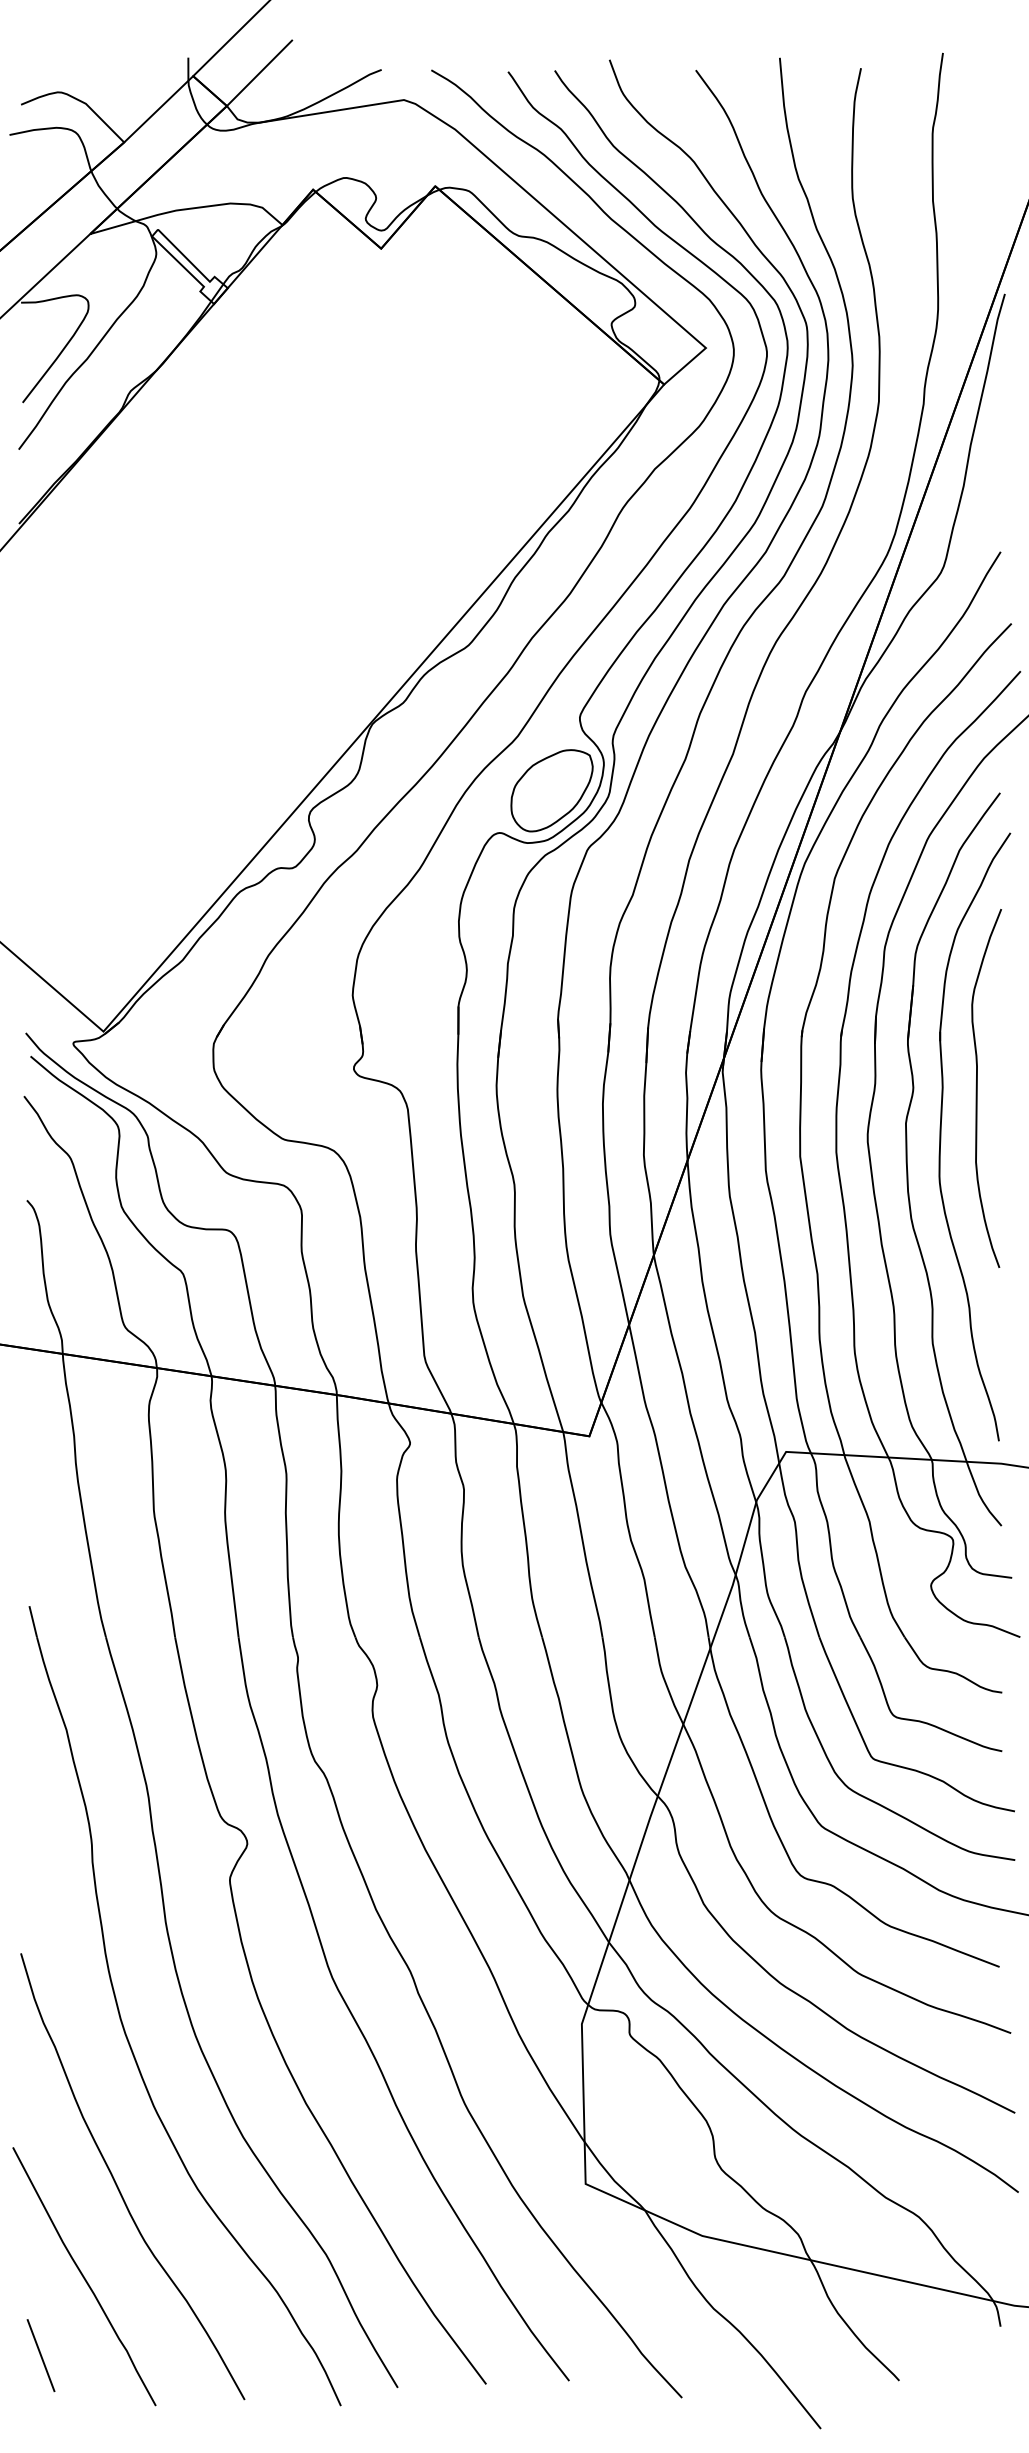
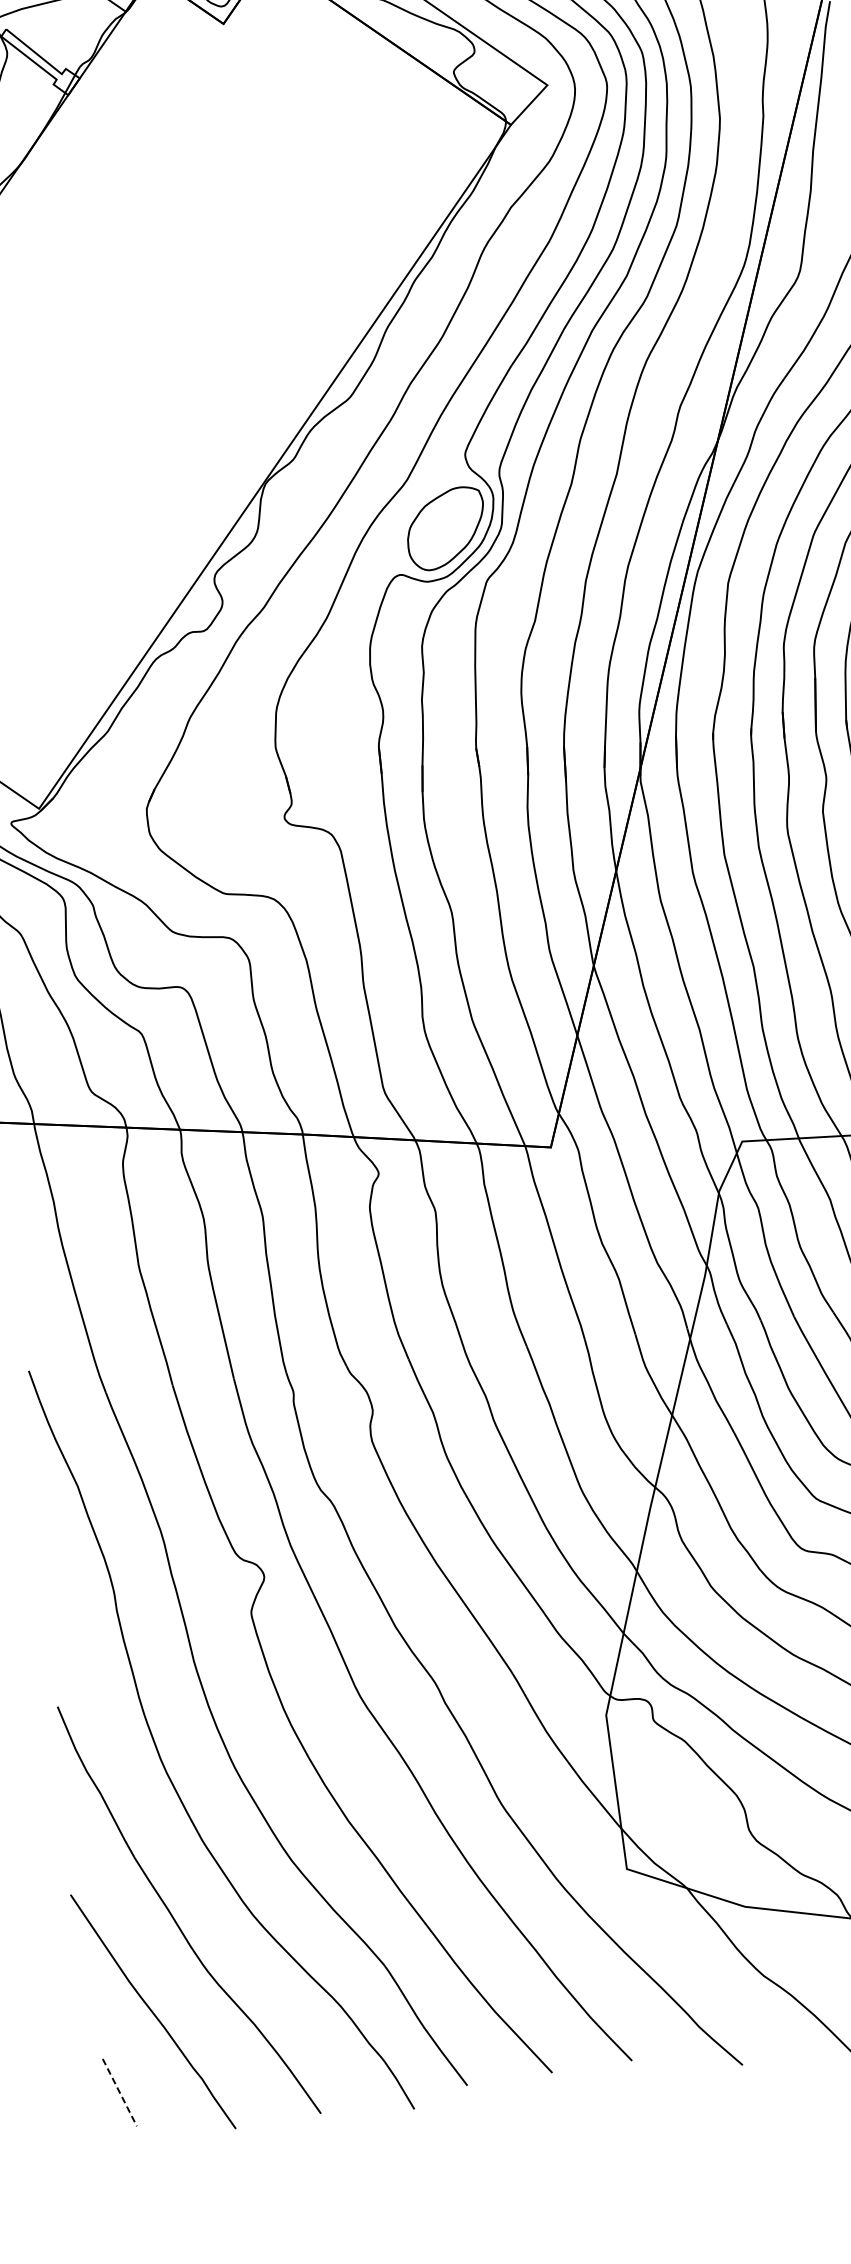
line: (41, 2355) -> (120, 2092), solid -> dashed

